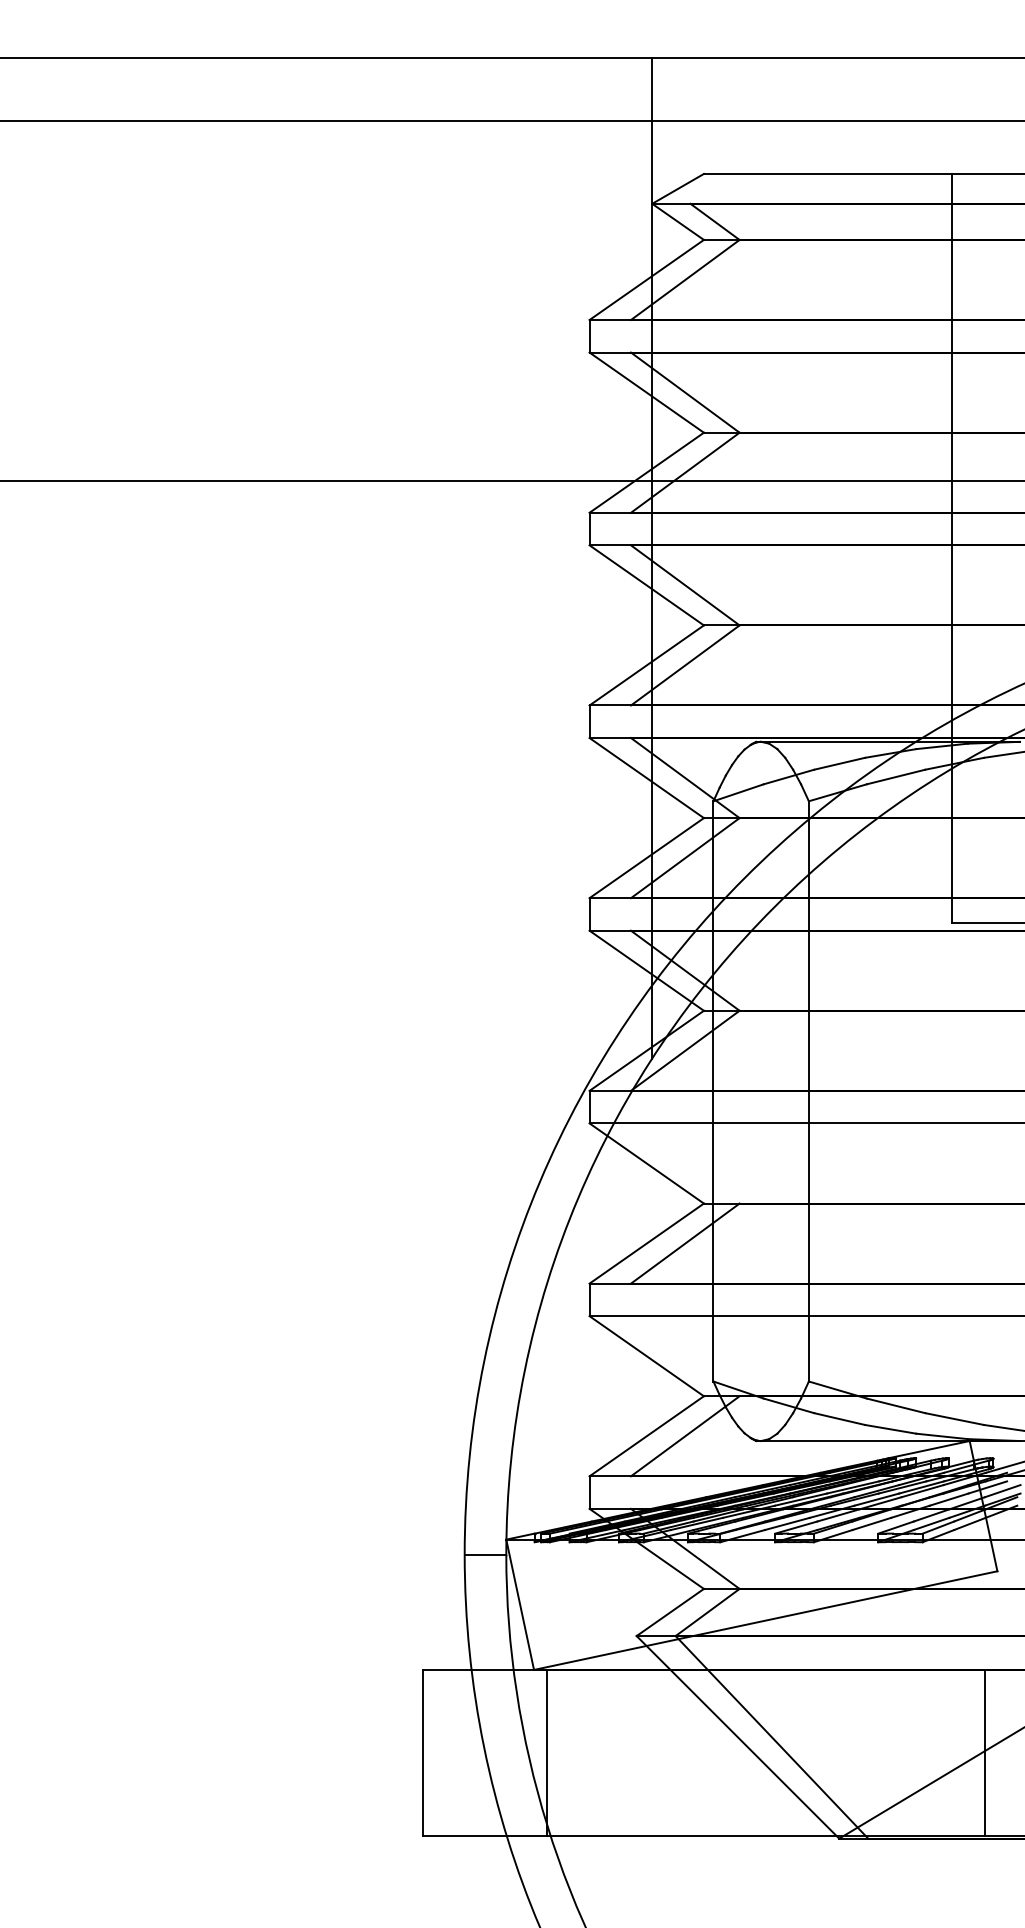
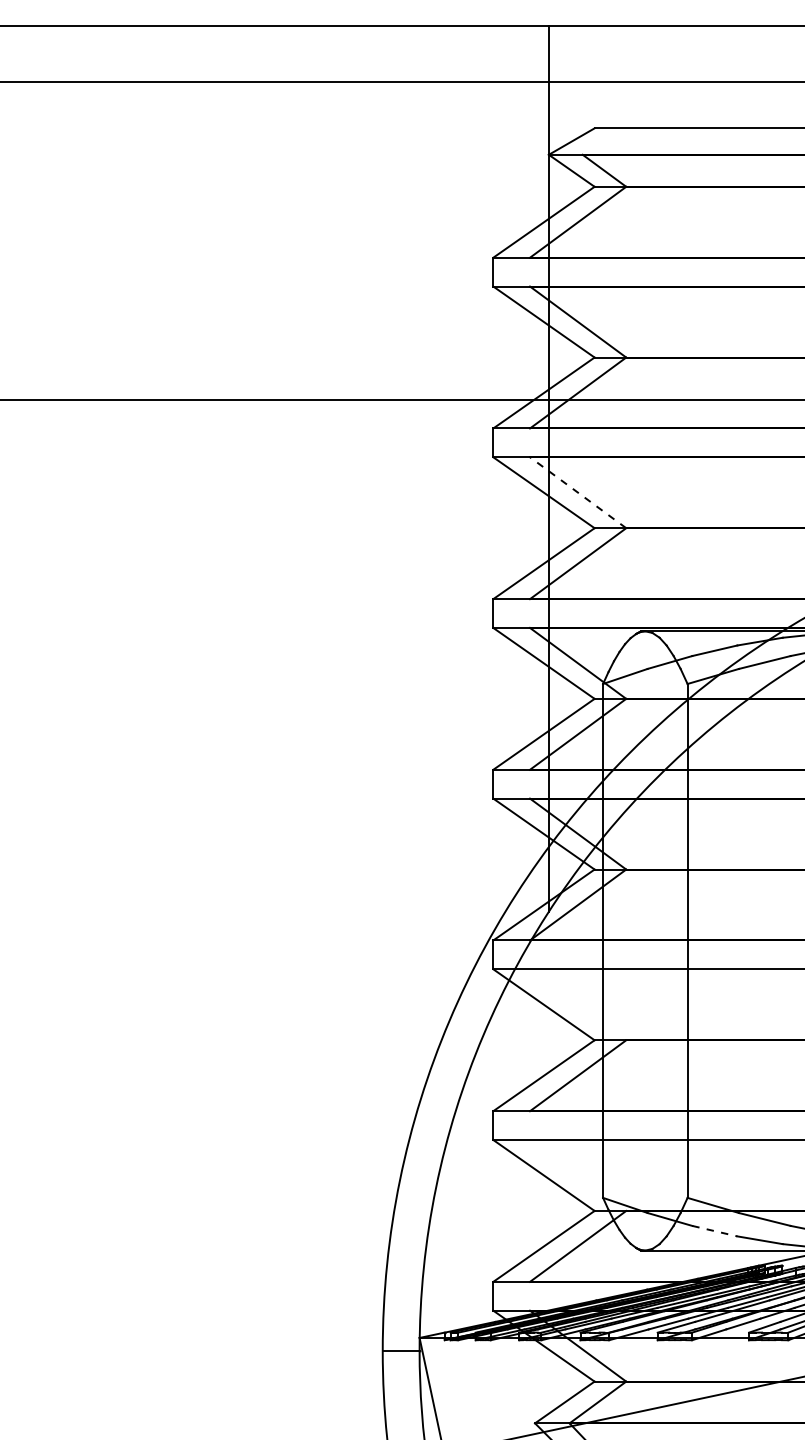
line: (684, 585) -> (577, 492), solid -> dashed
line: (840, 1419) -> (715, 1231), solid -> dashed

